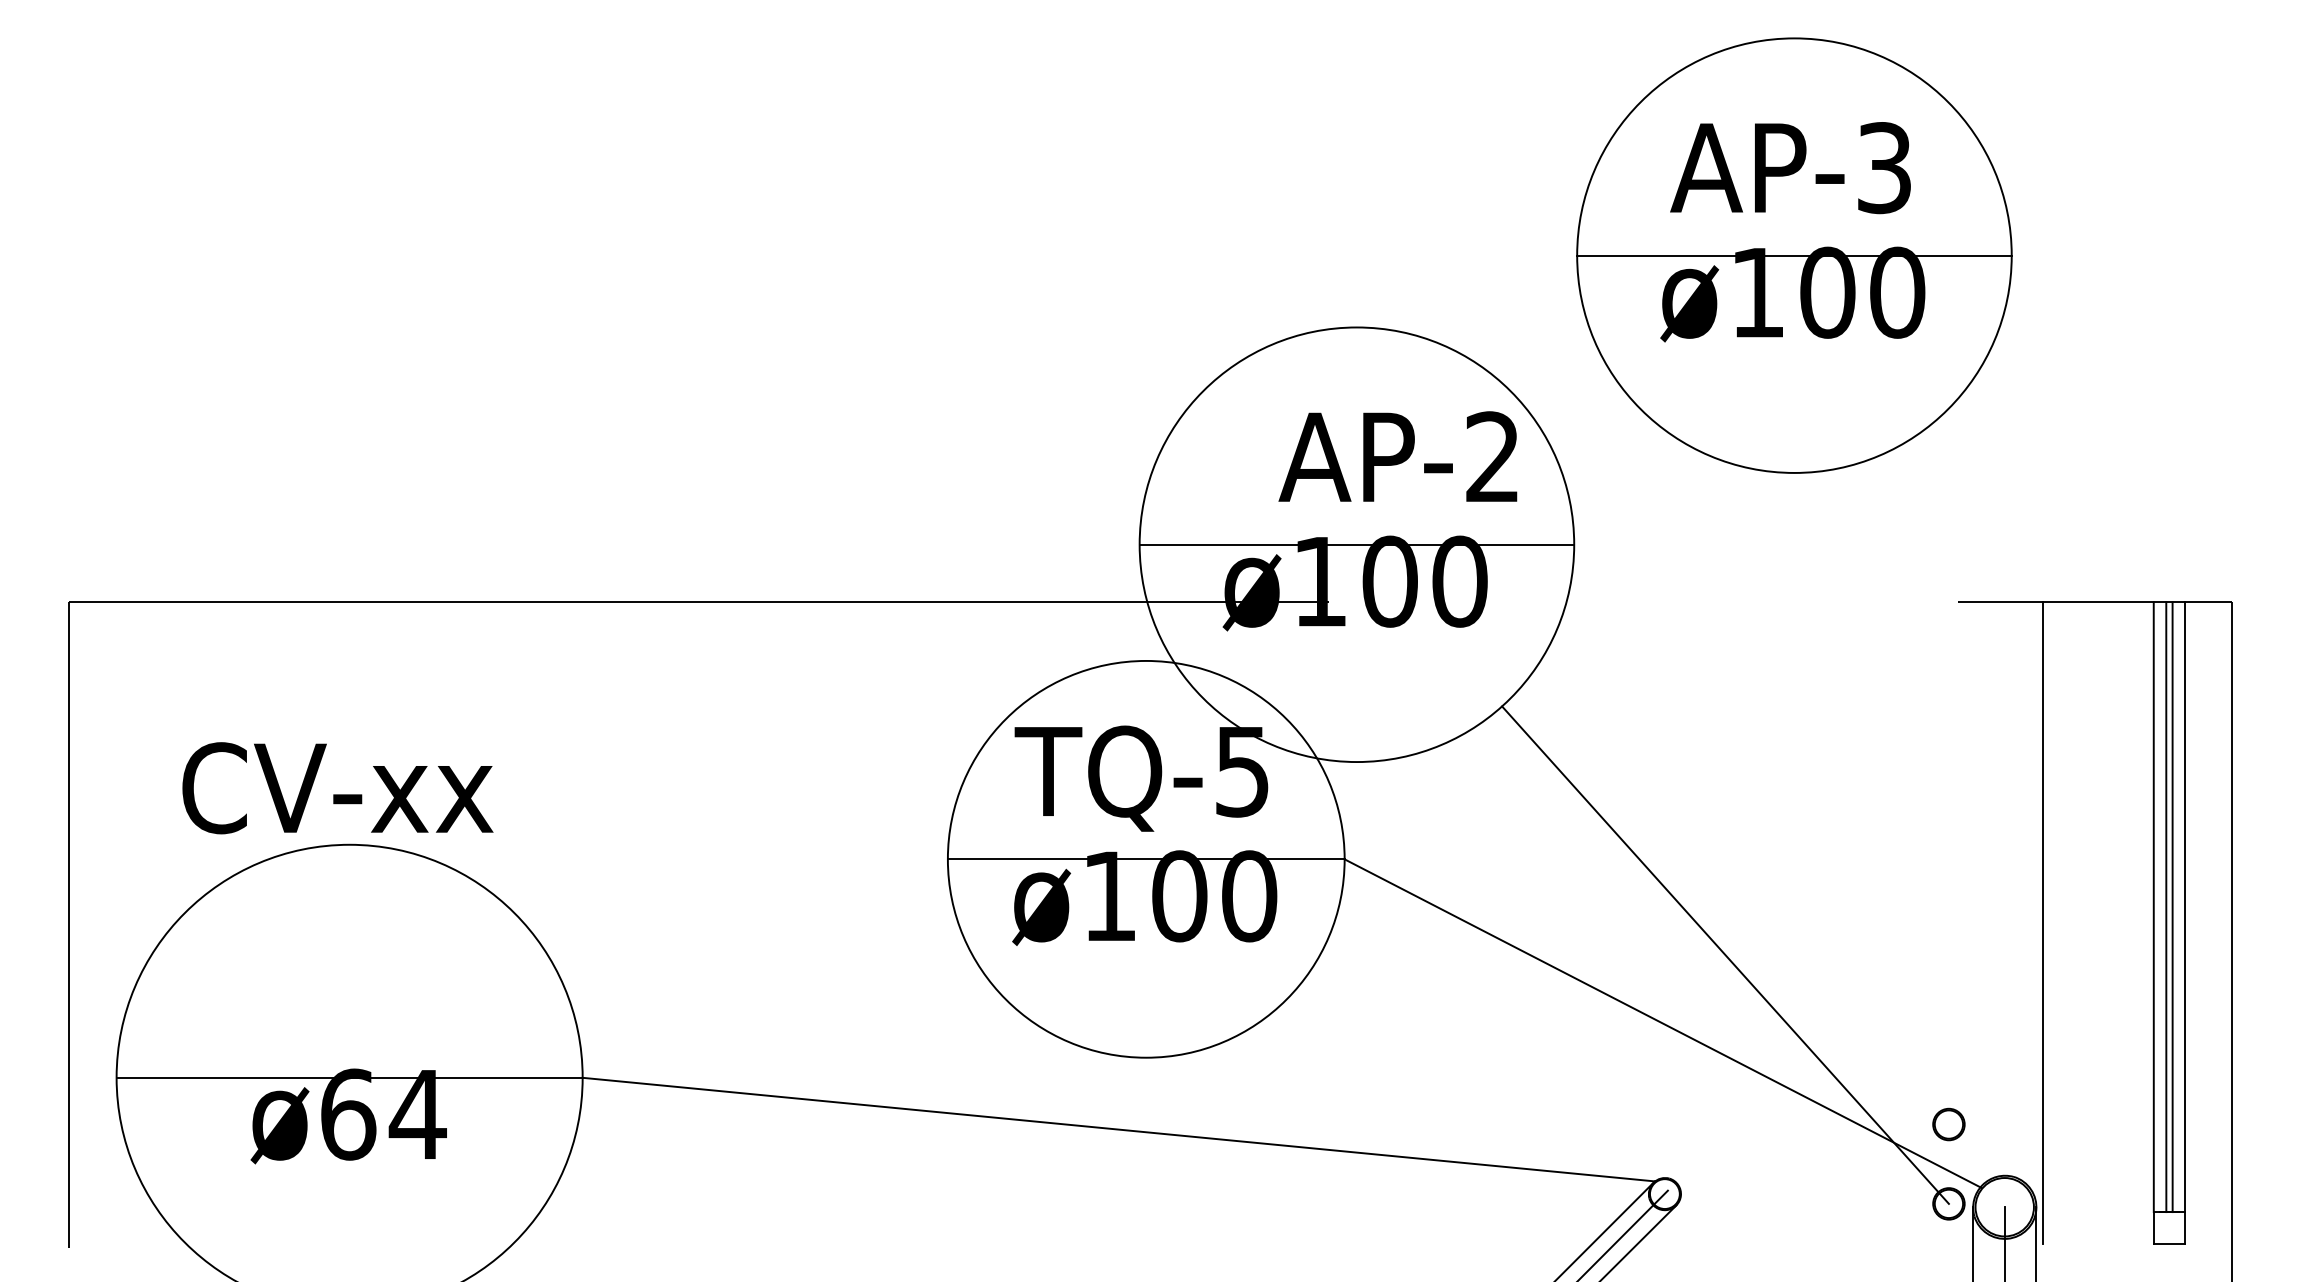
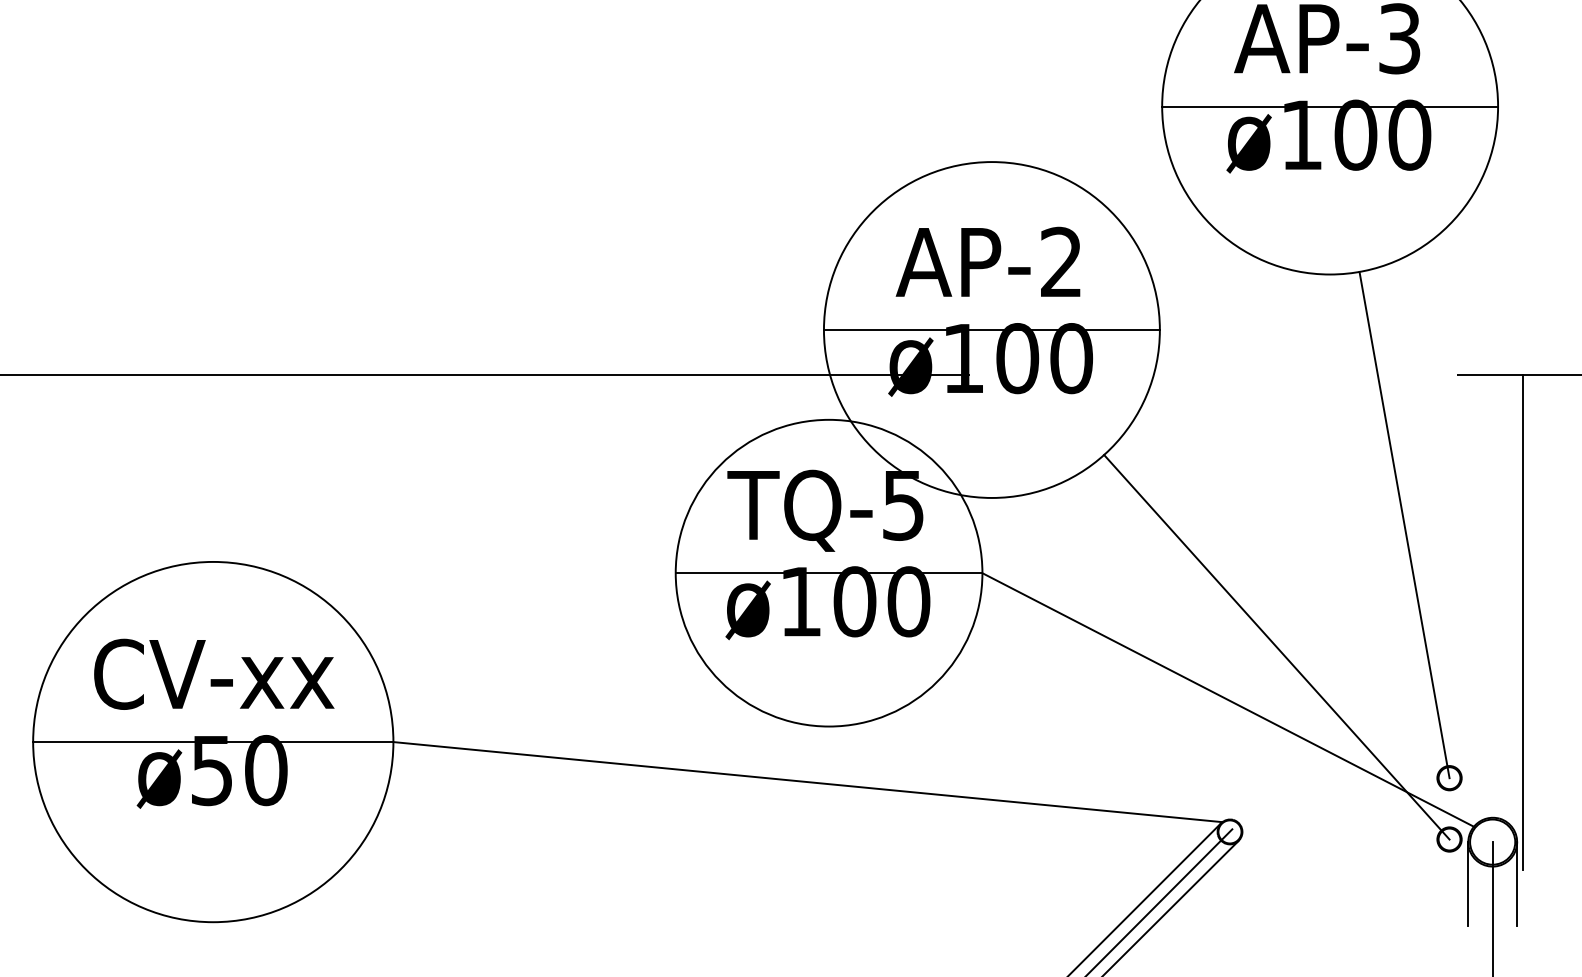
text: (1397, 456) -> (987, 261), moved
text: (337, 788) -> (213, 674), moved
line: (1890, 796) -> (1404, 524), added
text: (383, 1114) -> (239, 770), ø64 -> ø50

